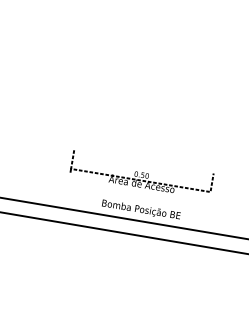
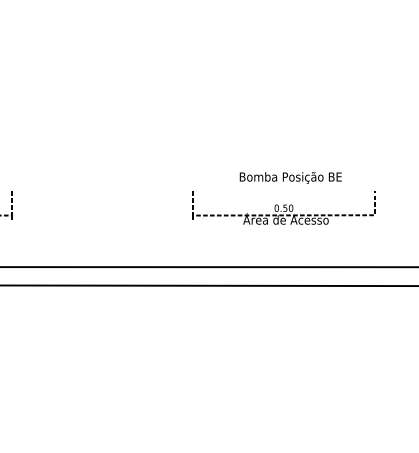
text: (141, 209) -> (290, 177), moved

